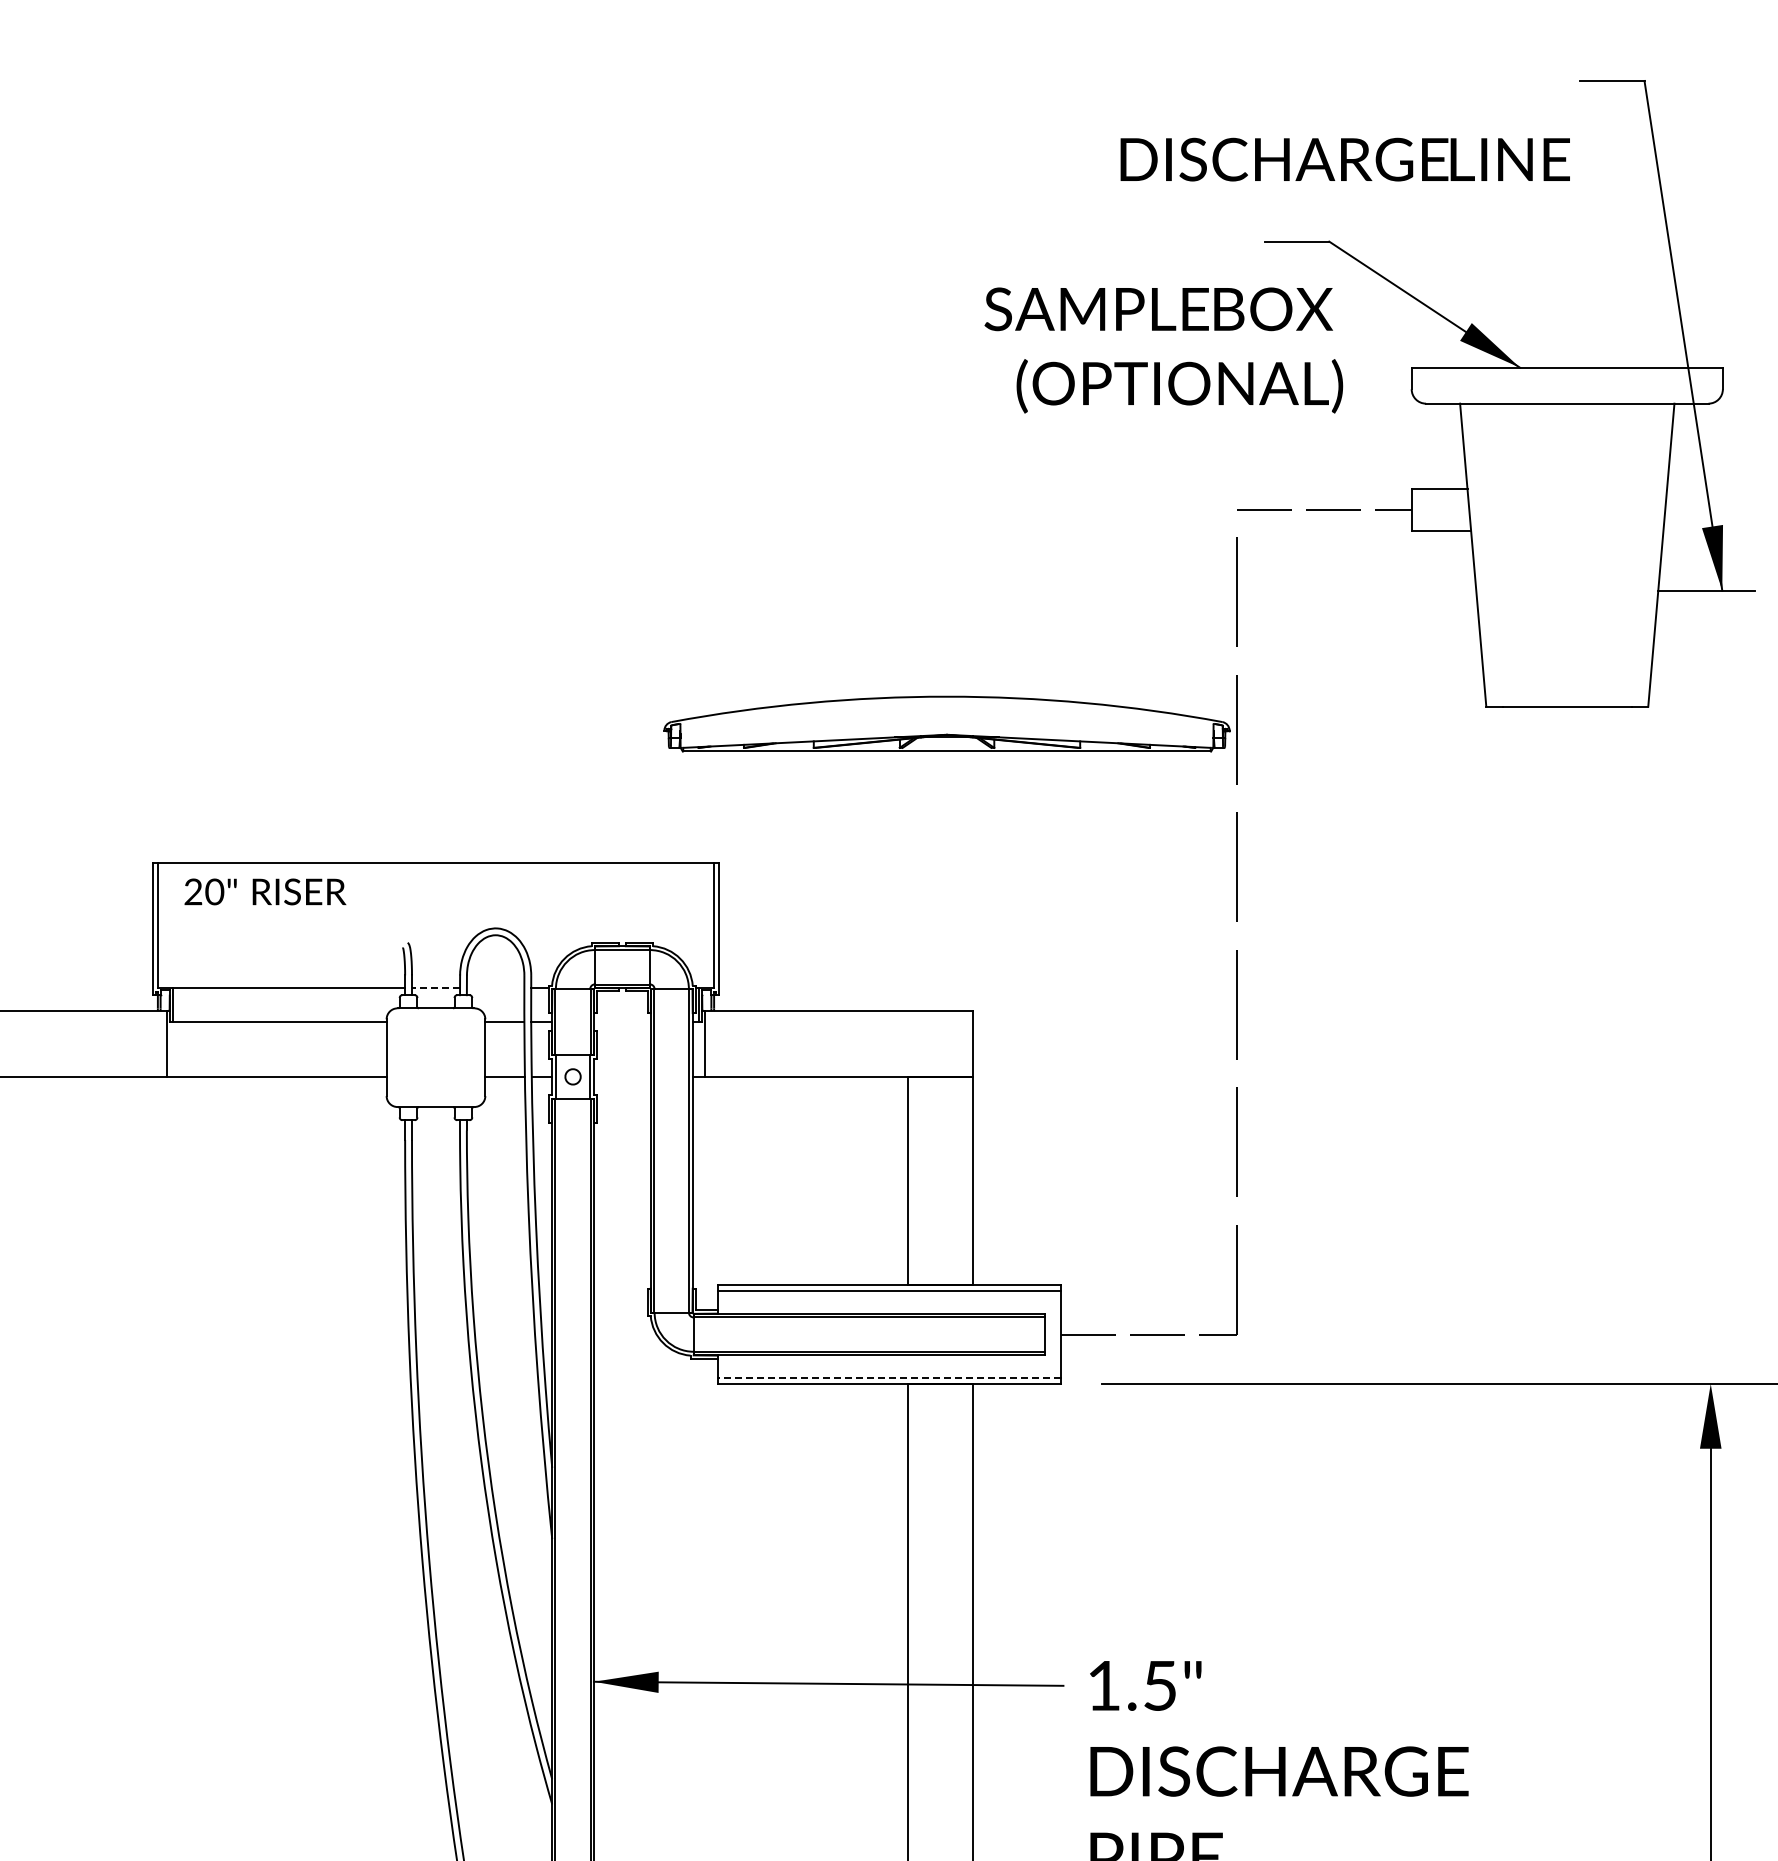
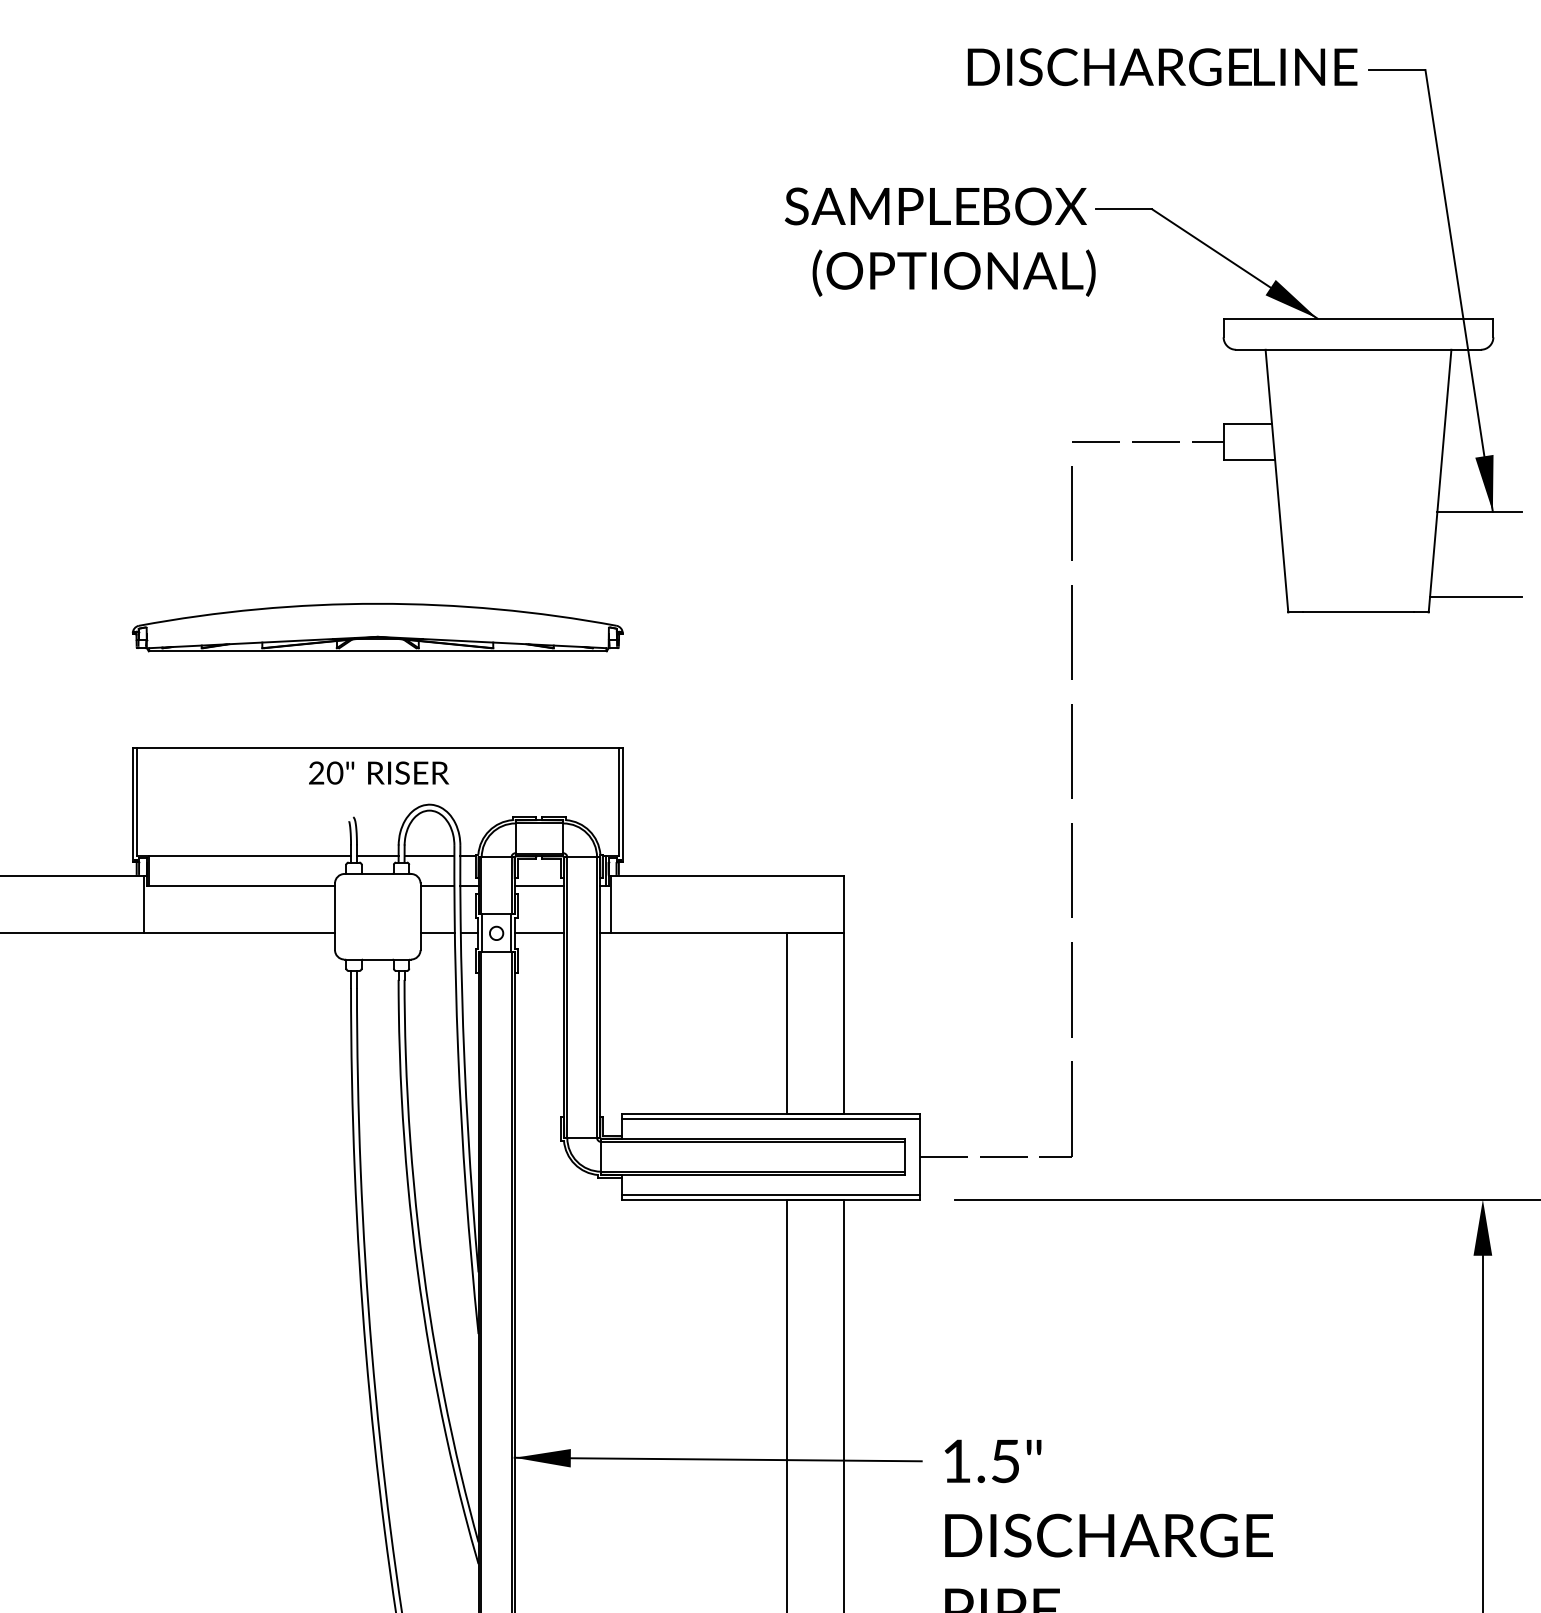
text: (1344, 159) -> (1161, 67), moved
text: (1163, 350) -> (939, 242), moved
line: (1702, 689) -> (1475, 597), added
part: (946, 723) -> (377, 627), moved
text: (265, 891) -> (379, 772), moved
line: (435, 987) -> (377, 855), dashed -> solid
line: (495, 987) -> (429, 855), added
line: (621, 1022) -> (538, 886), added
line: (622, 1076) -> (539, 933), added
line: (889, 1378) -> (770, 1194), dashed -> solid

